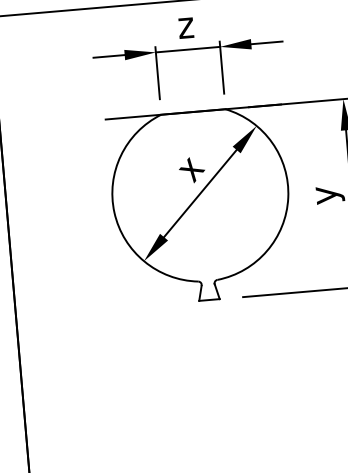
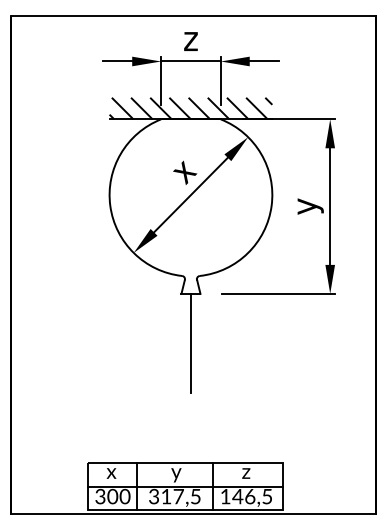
hatch: (191, 100) -> (190, 108), added
line: (213, 353) -> (190, 343), added

